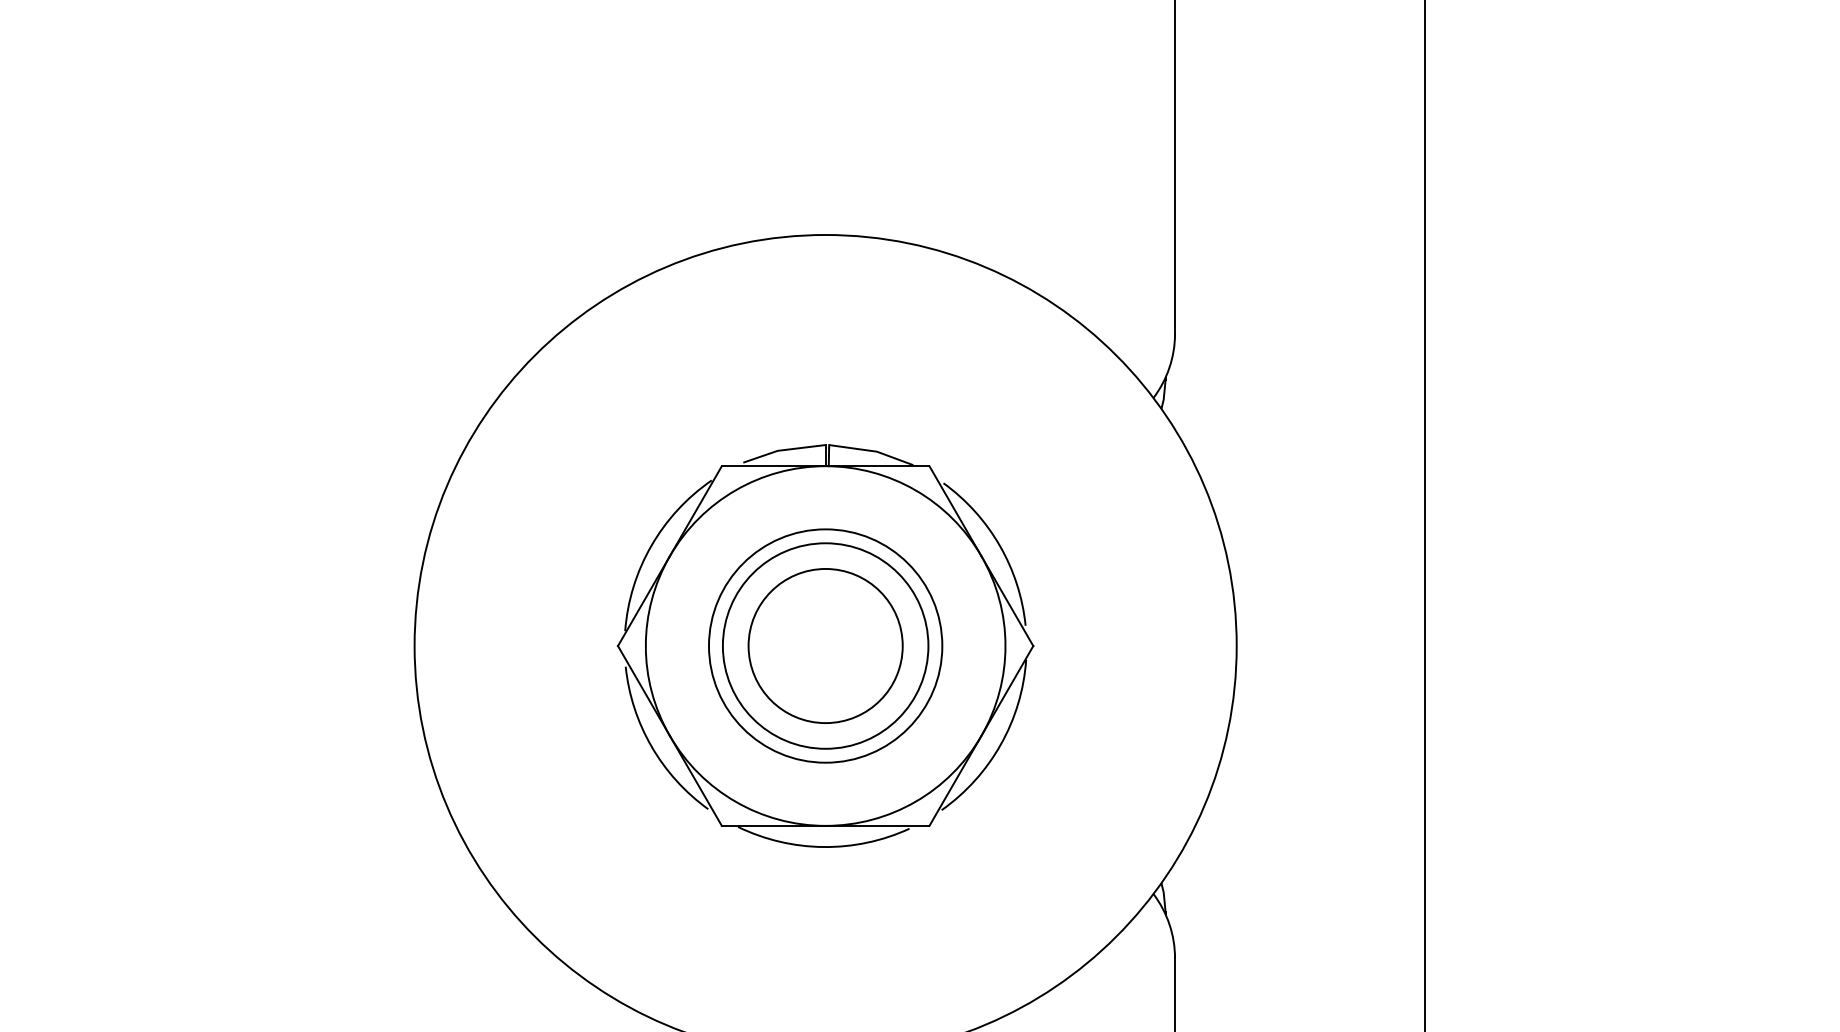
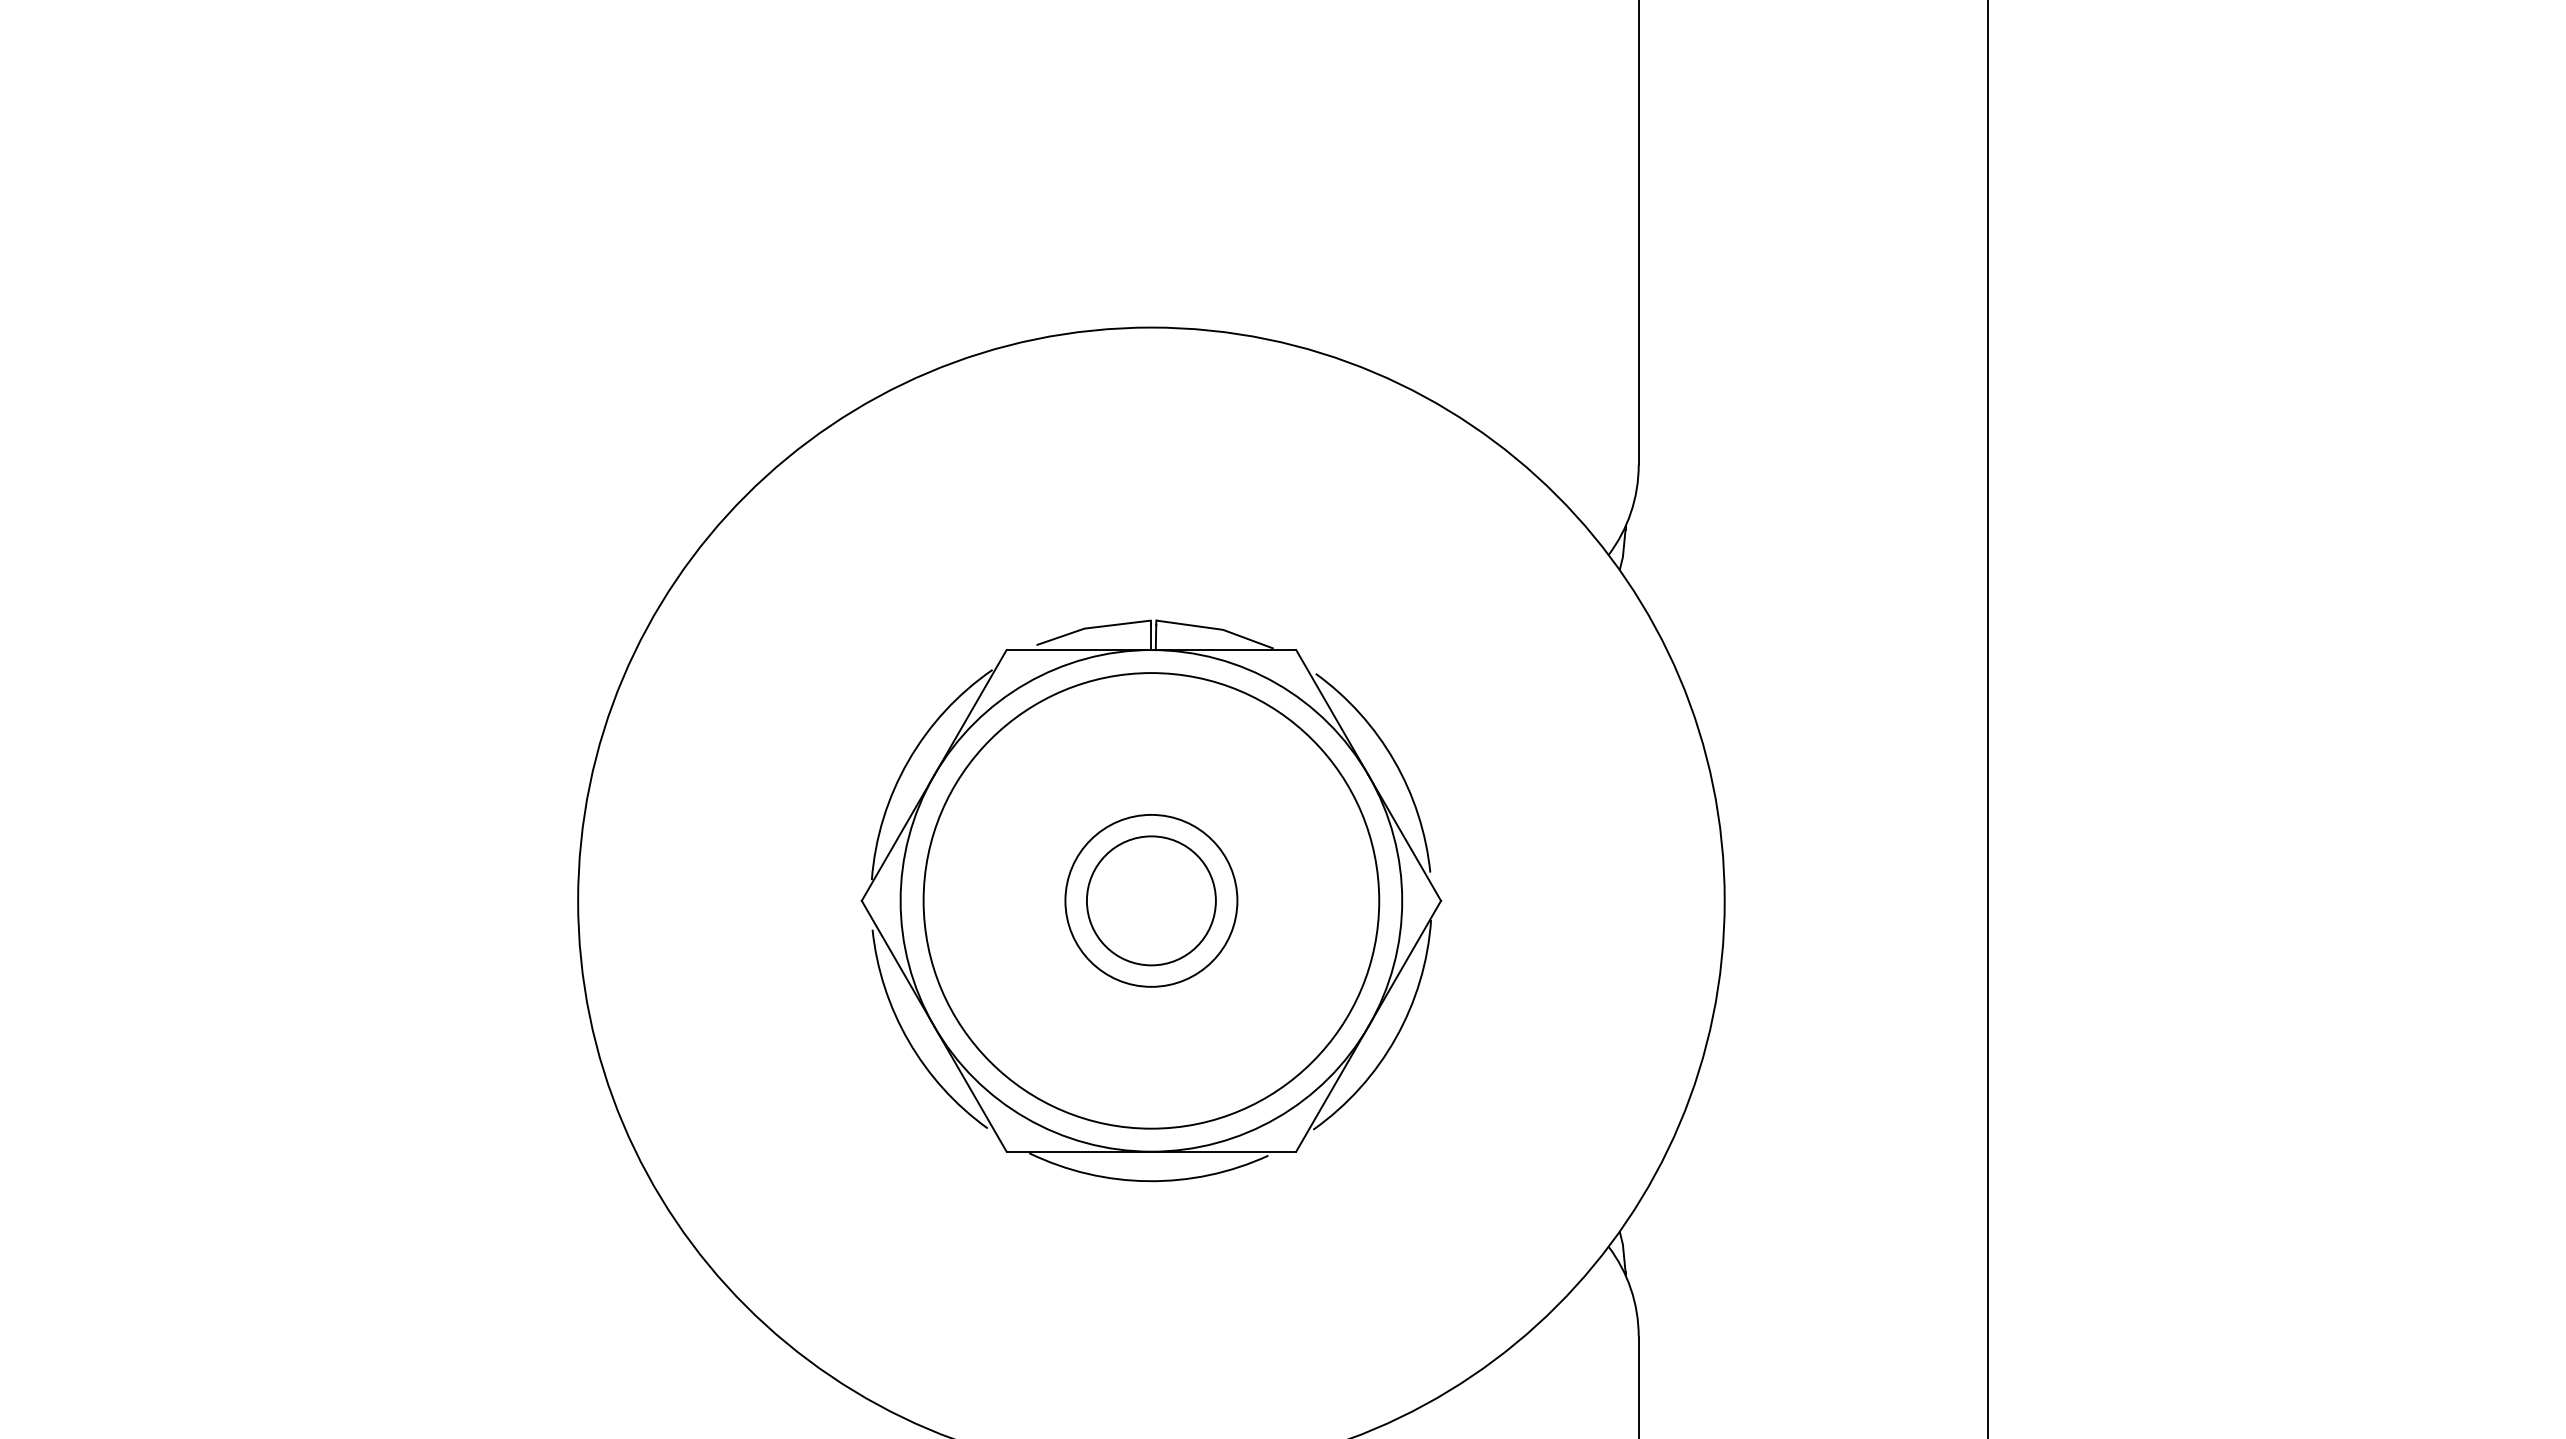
circle: (824, 645) -> (1150, 900), size x0.6
circle: (825, 645) -> (1151, 900), size x0.6
circle: (825, 645) -> (1151, 900), size x1.4

